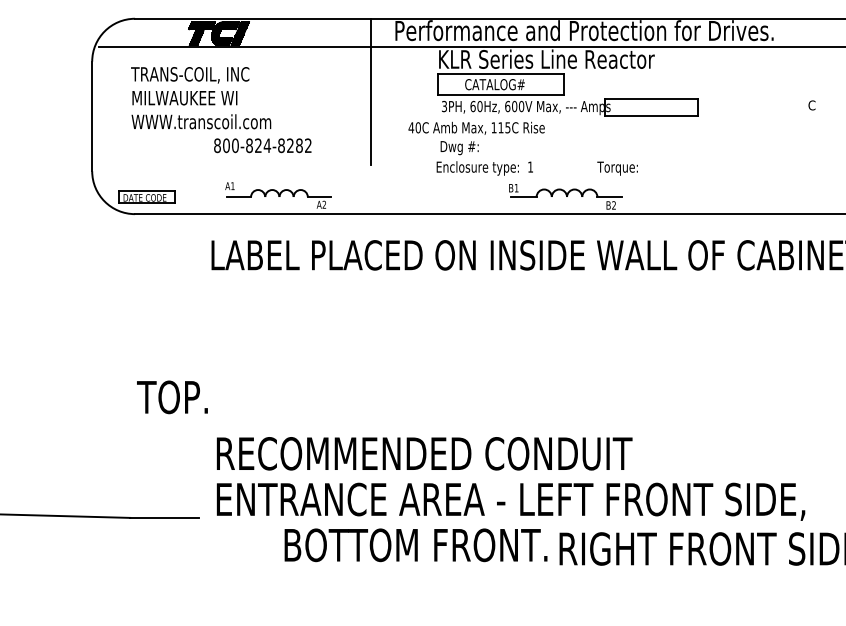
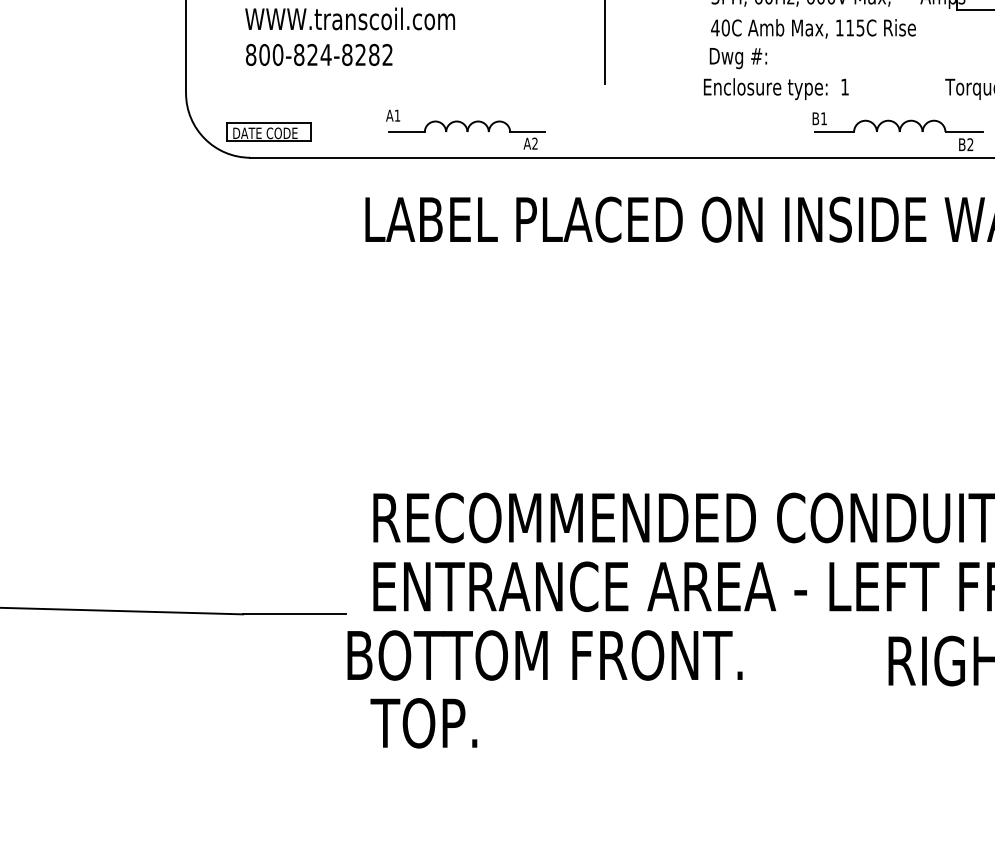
text: (476, 127) -> (813, 27), moved
text: (262, 145) -> (318, 54), moved
text: (172, 397) -> (423, 723), moved
text: (415, 545) -> (544, 655), moved

